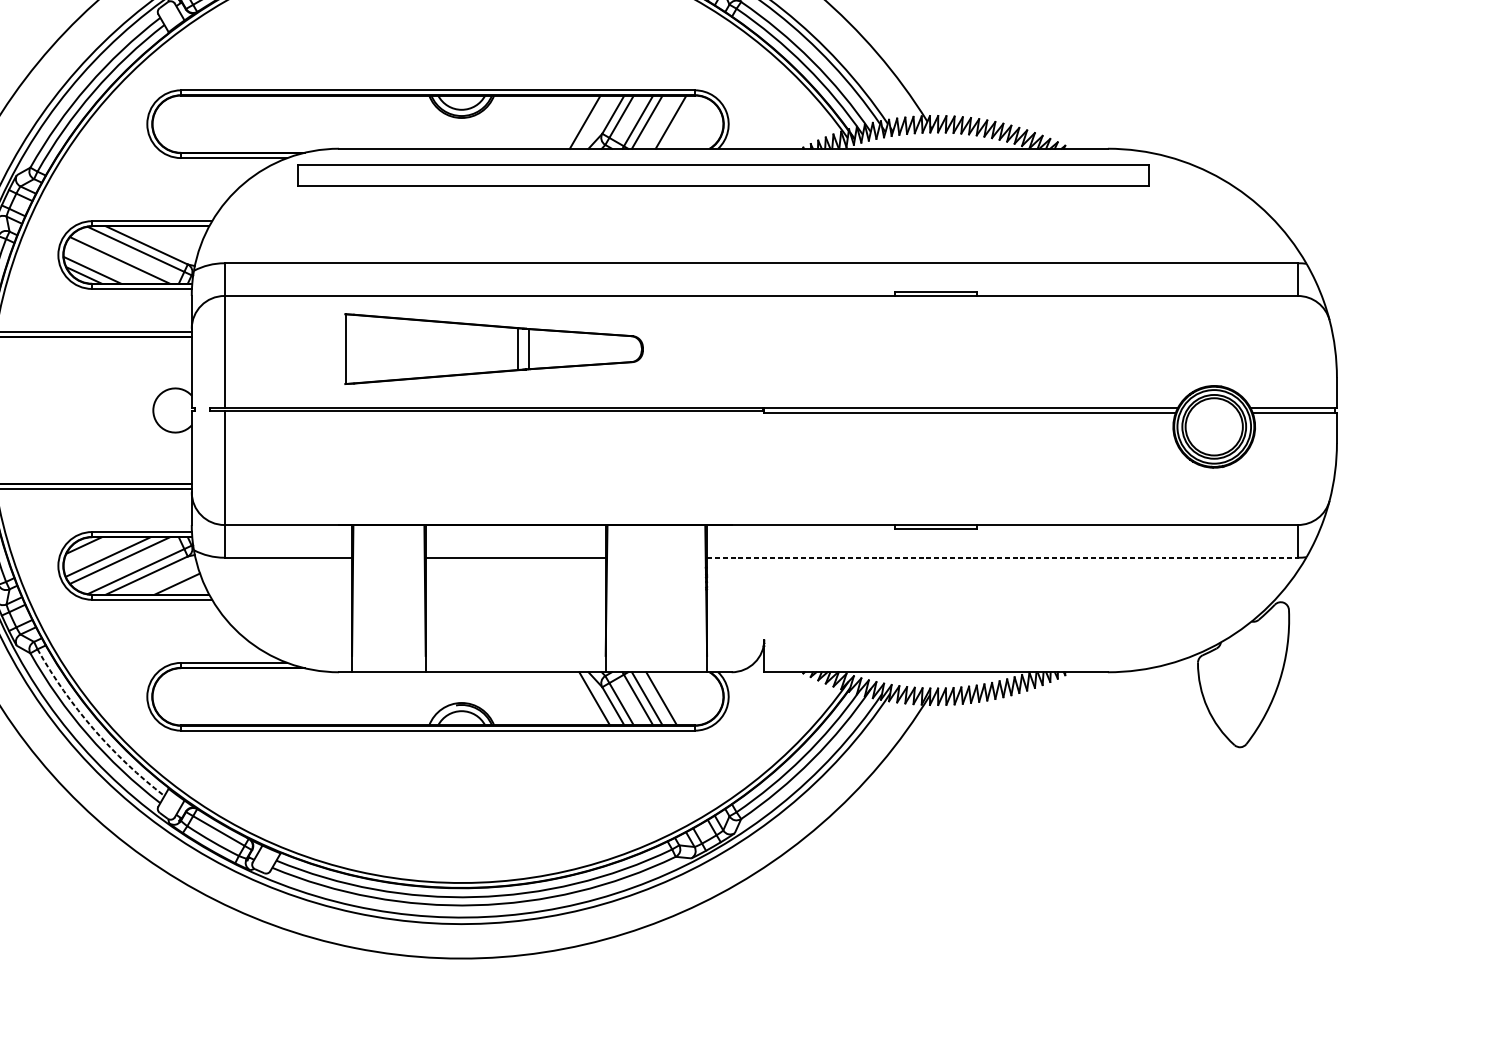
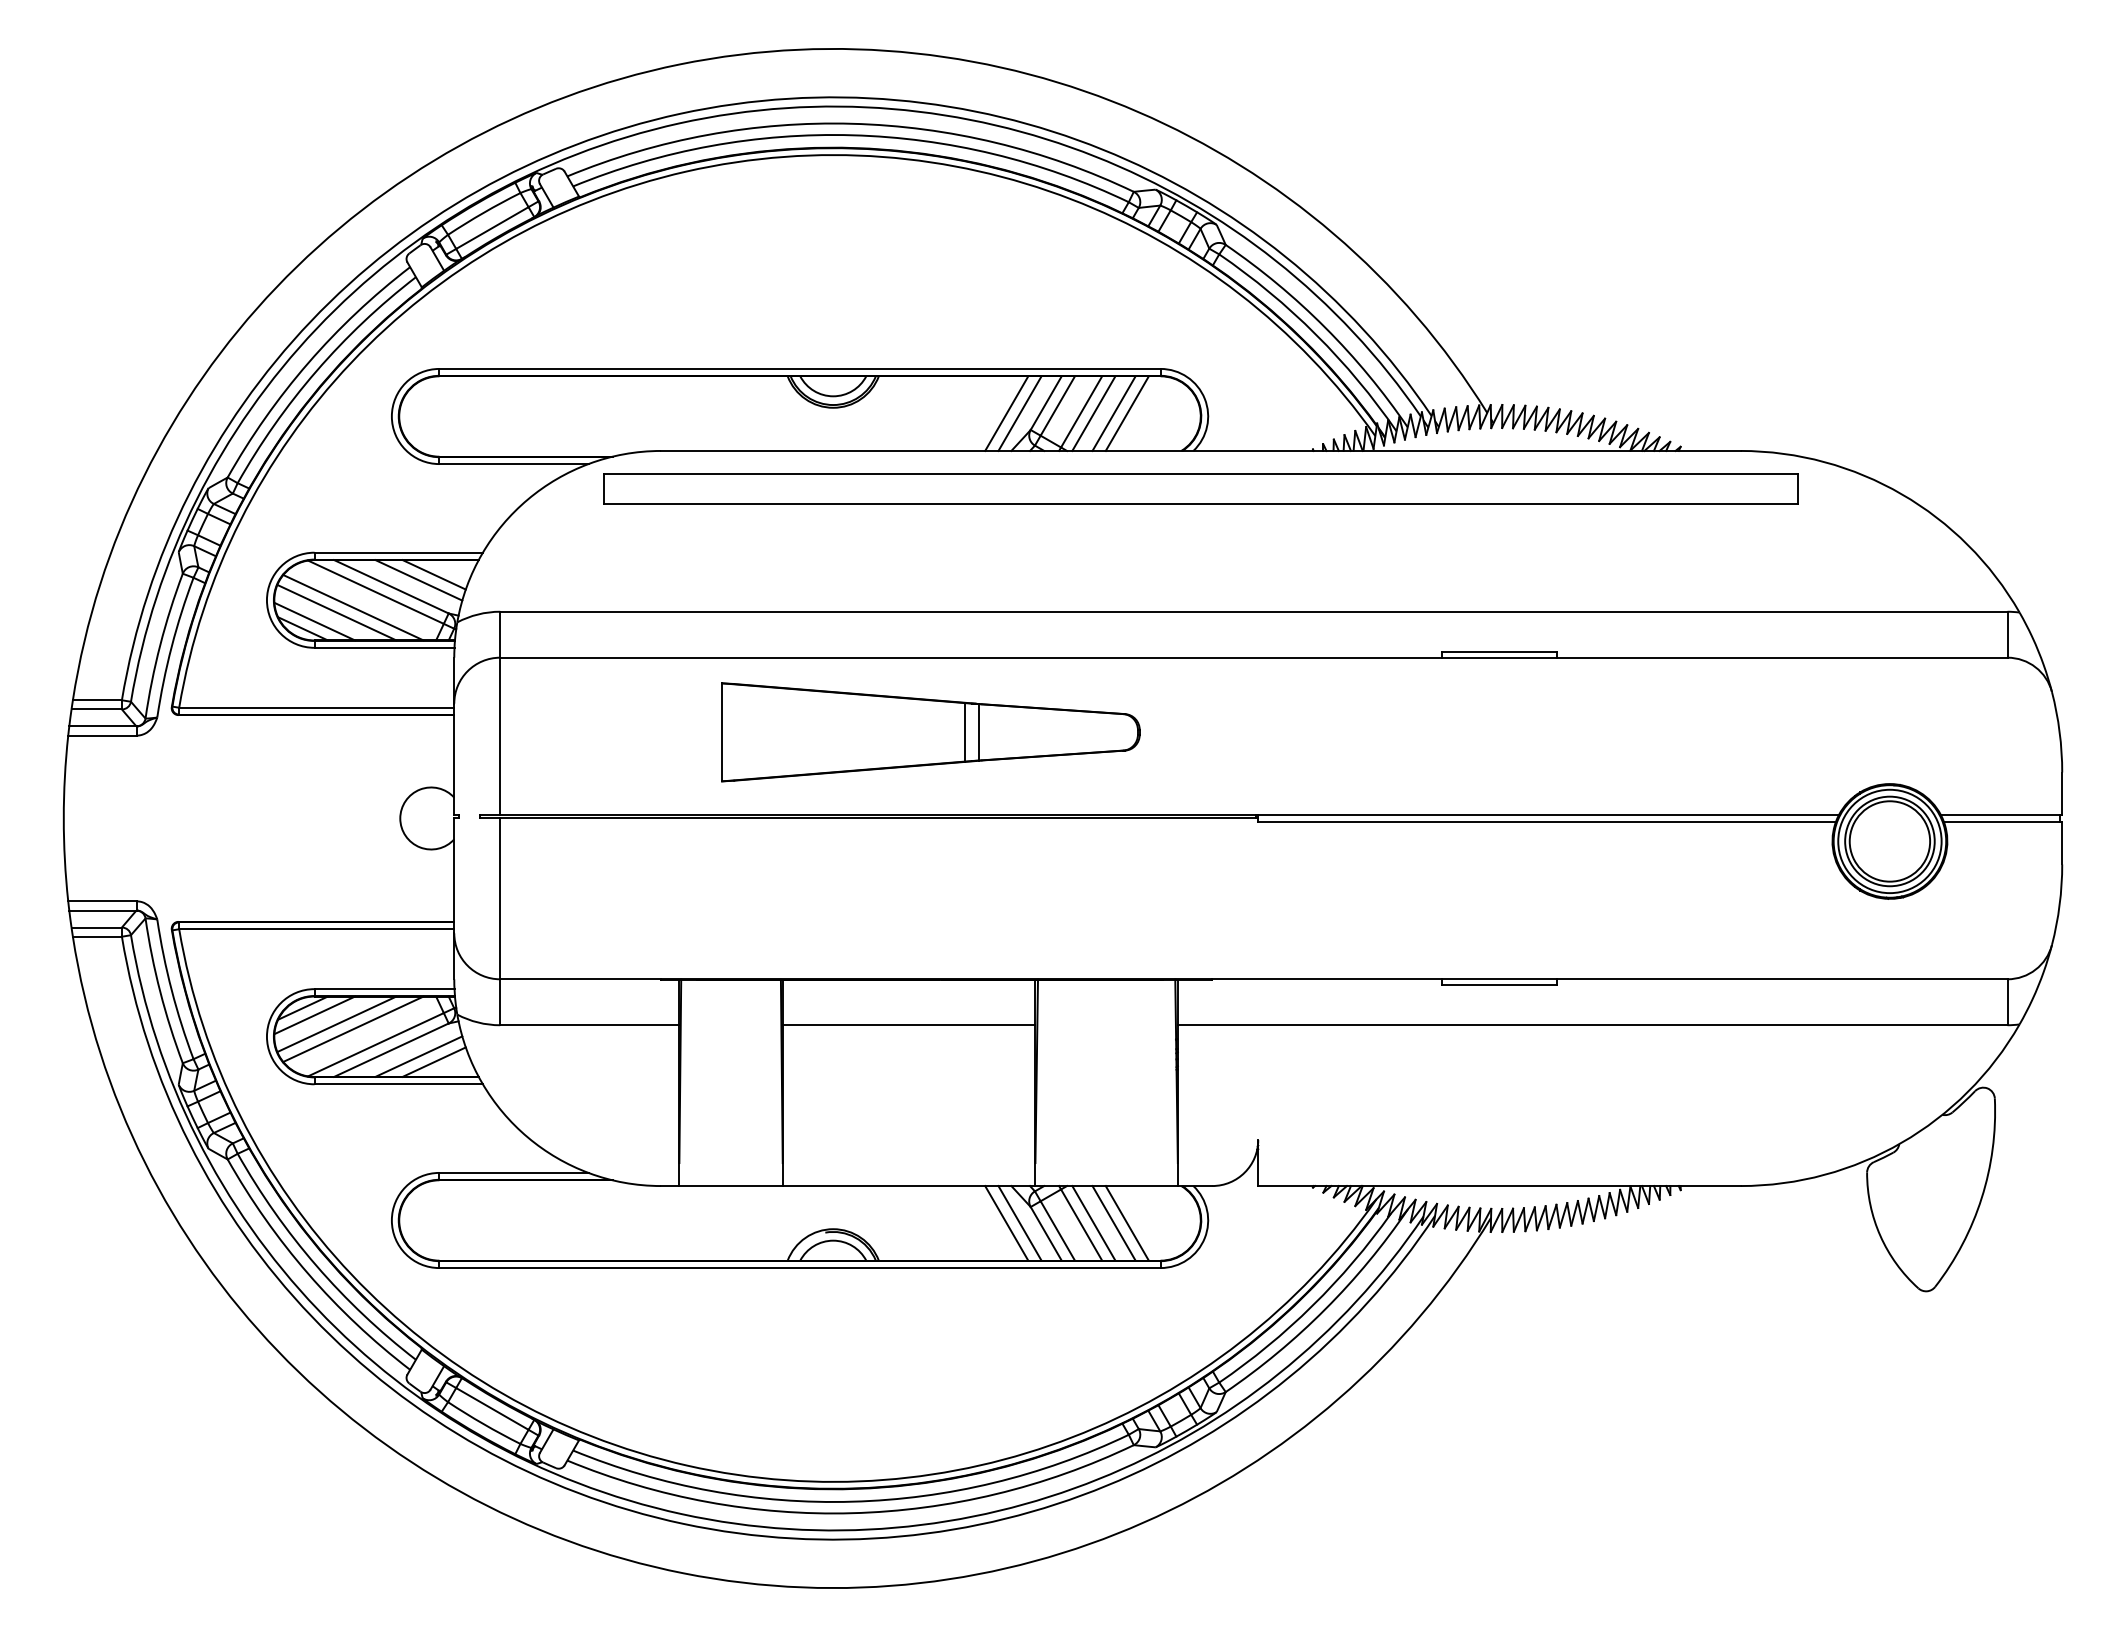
line: (594, 122) -> (1019, 413), added
line: (661, 122) -> (1113, 413), added
line: (176, 236) -> (433, 574), added
line: (166, 241) -> (418, 580), added
line: (107, 263) -> (336, 612), added
part: (493, 349) -> (930, 732), moved
line: (92, 550) -> (314, 1015), added
line: (1002, 557) -> (1592, 1025), dashed -> solid
line: (166, 580) -> (418, 1056), added
line: (585, 698) -> (1006, 1223), added
line: (670, 698) -> (1126, 1223), added
arc: (93, 728) -> (316, 1265), dashed -> solid

